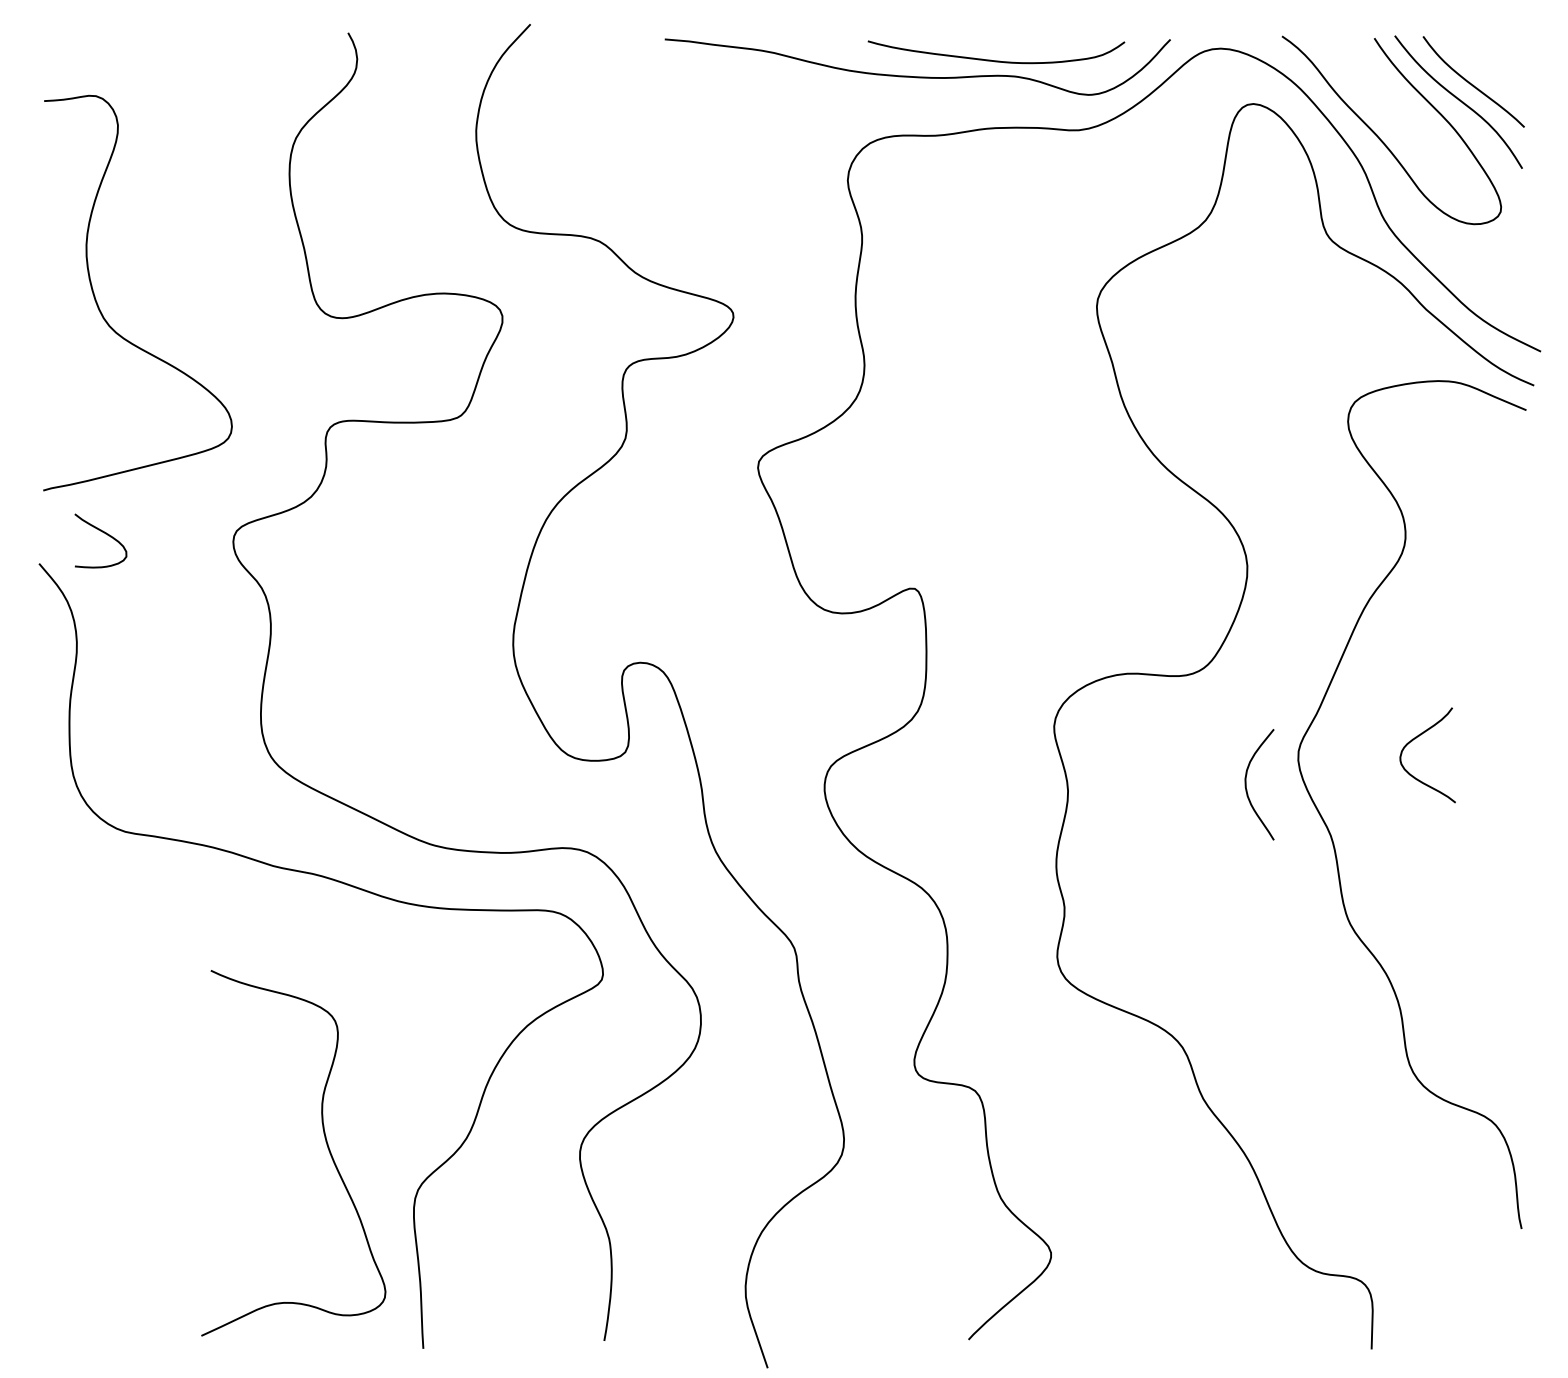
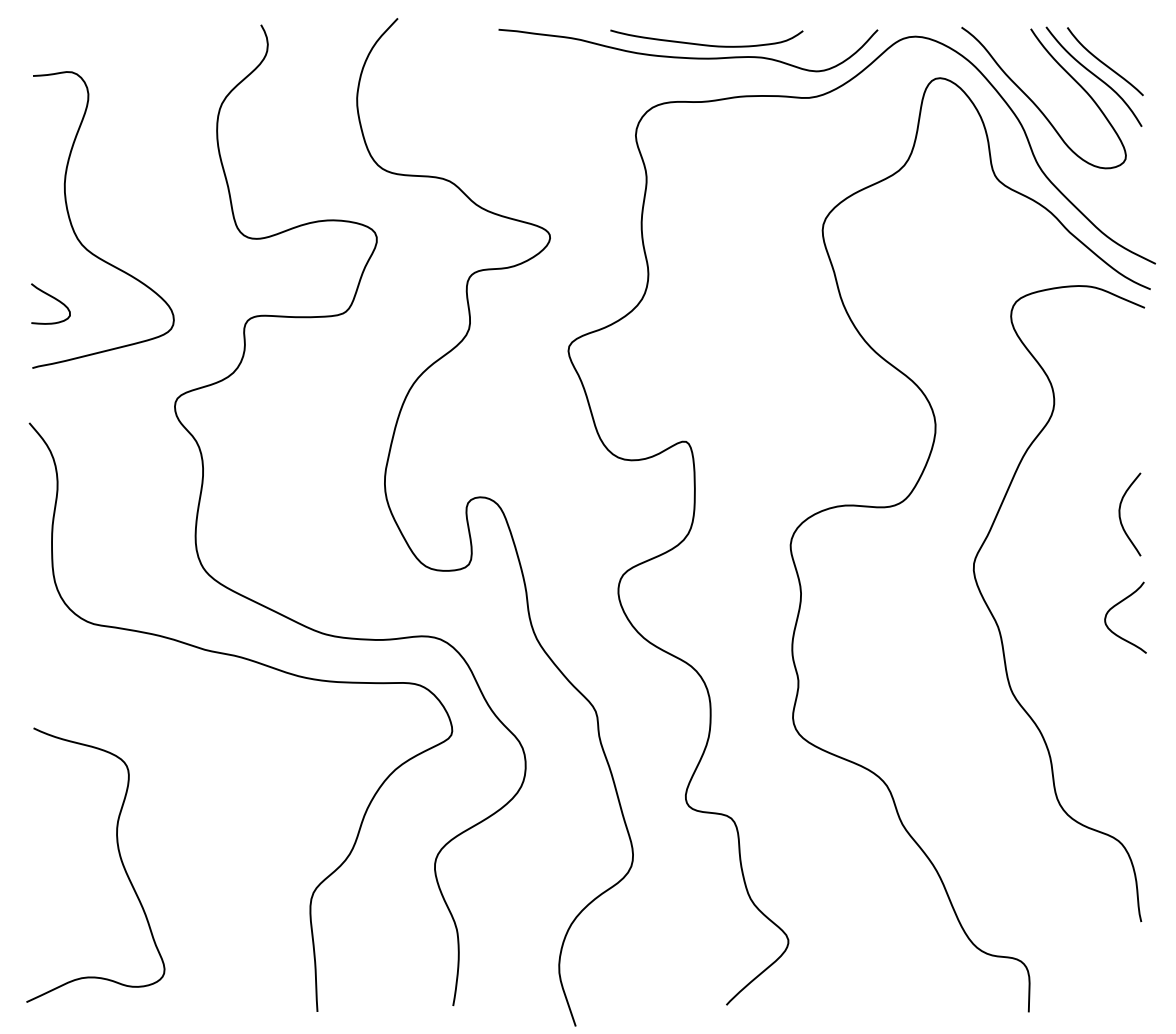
curve: (996, 60) -> (706, 44), moved
curve: (105, 534) -> (54, 299), moved
curve: (1415, 739) -> (1116, 605), moved
curve: (1246, 784) -> (1120, 514), moved
curve: (325, 1142) -> (119, 857), moved

